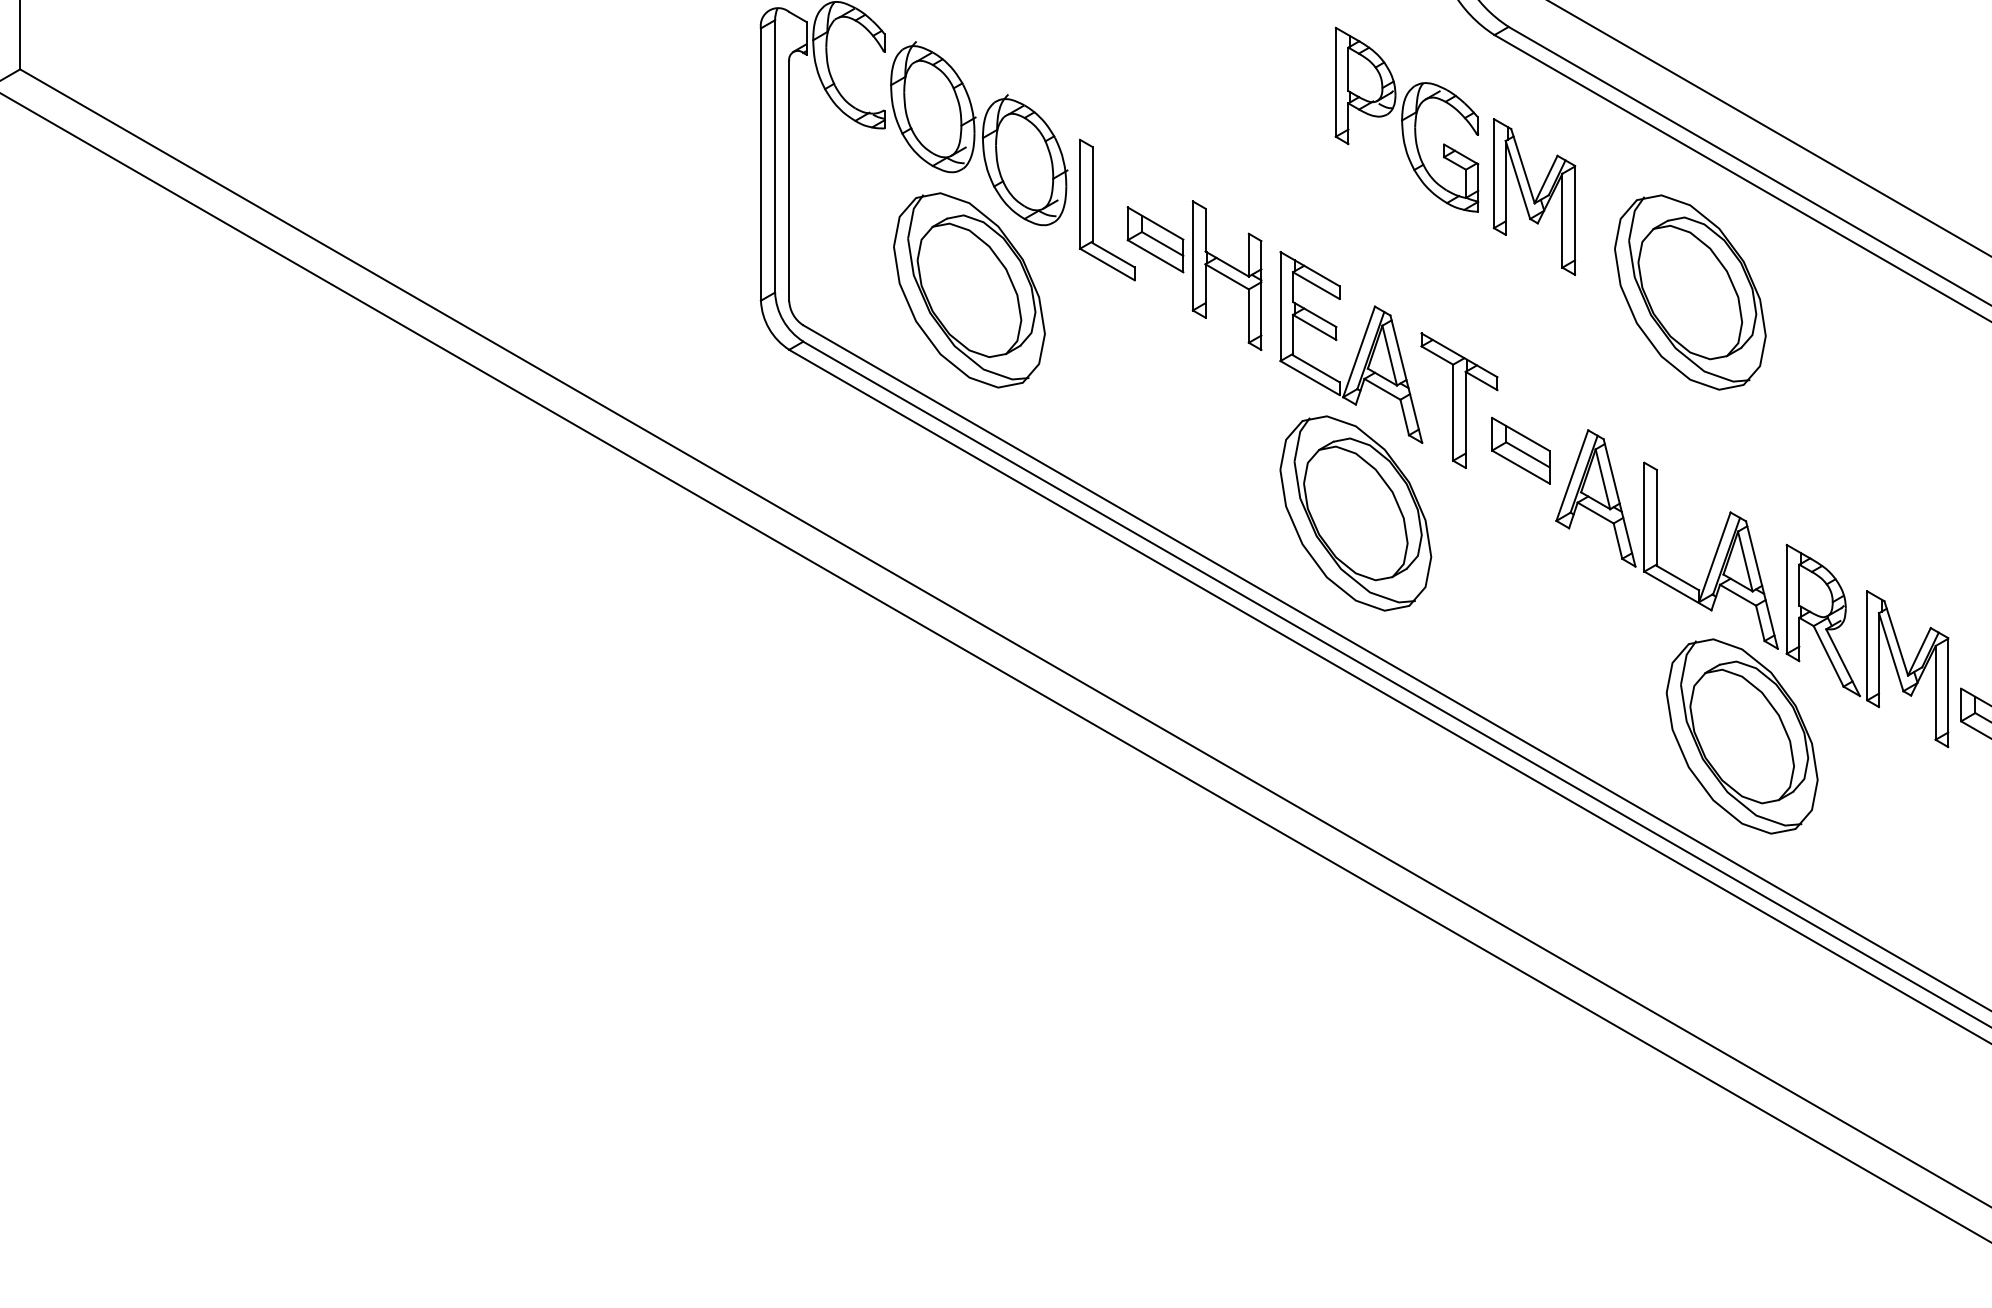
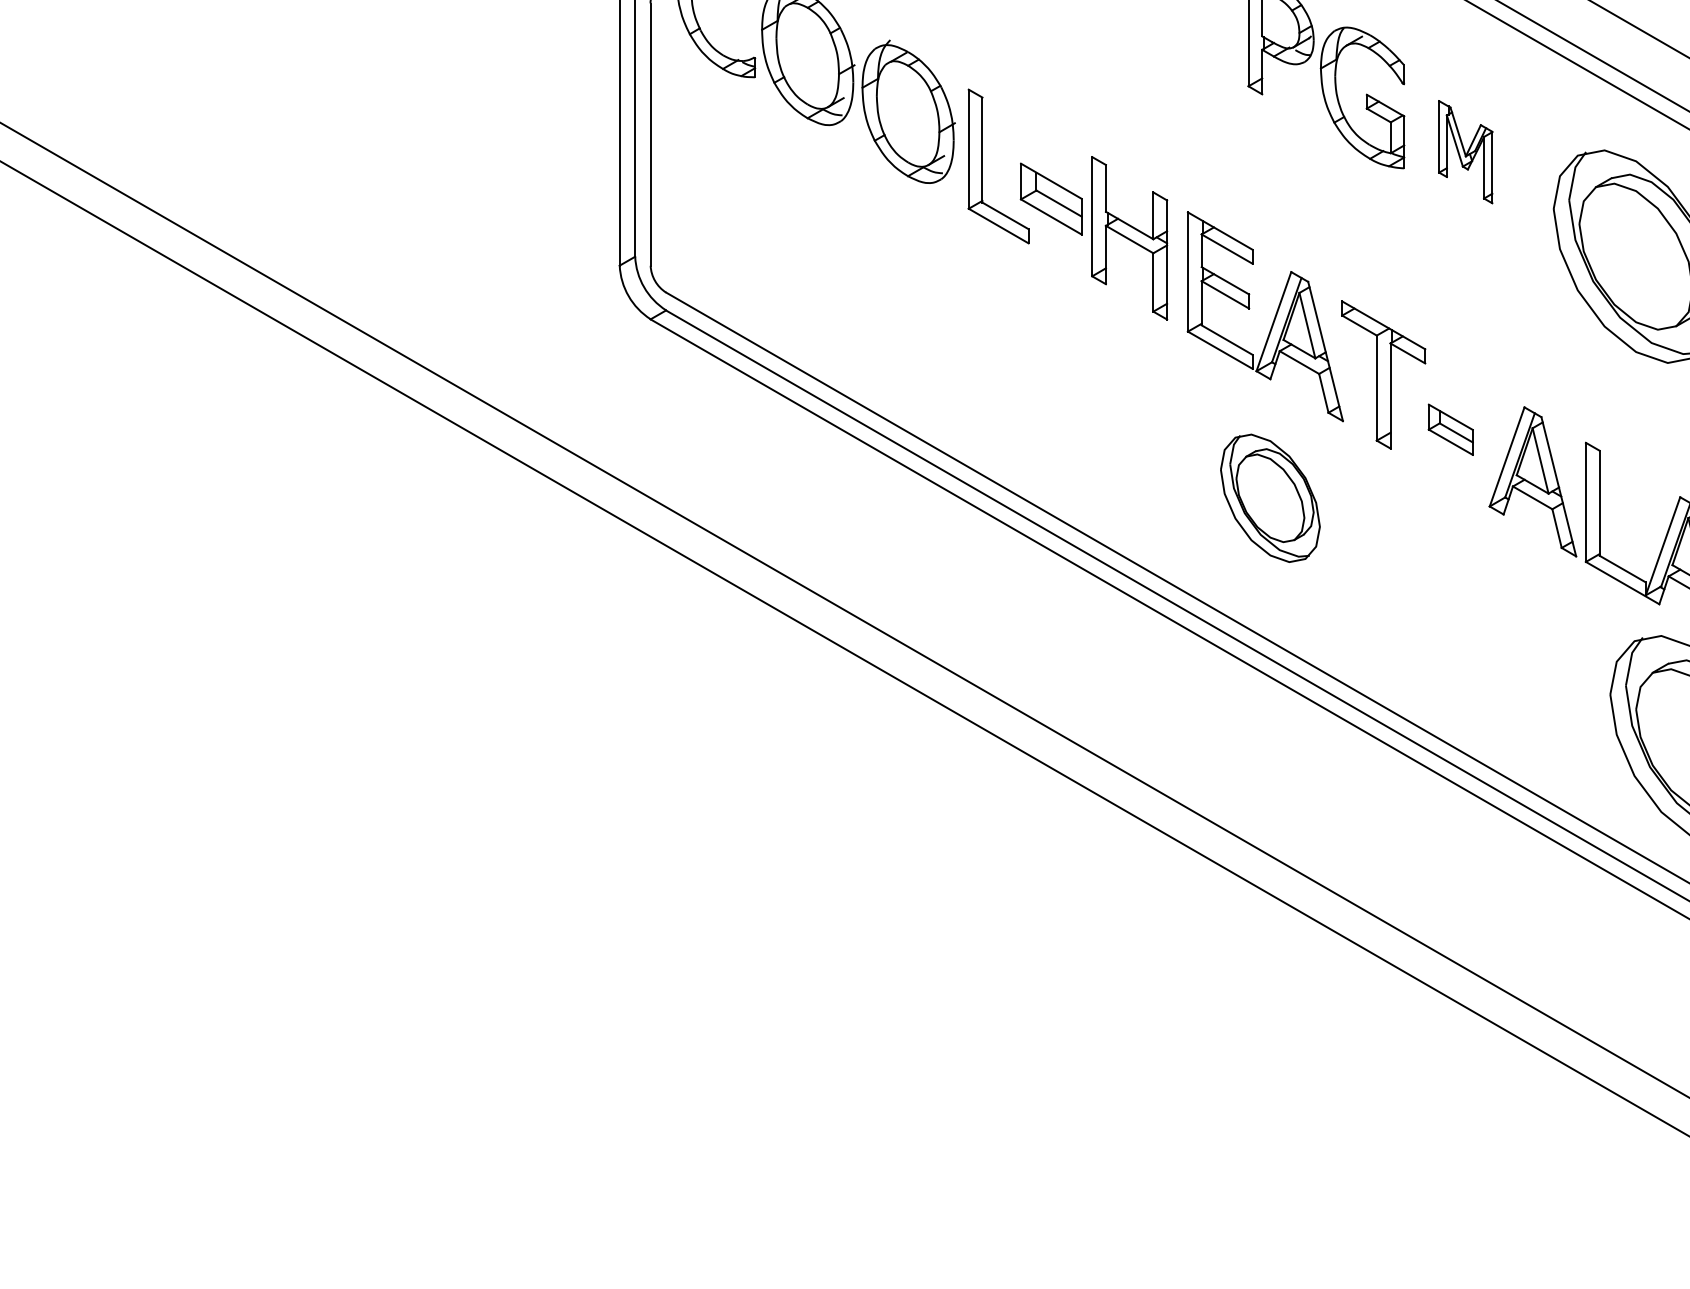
part: (1534, 196) -> (1465, 151), size x0.6
part: (969, 290) -> (847, 254), removed
part: (1520, 450) -> (1450, 429), size x0.7
part: (1355, 513) -> (1269, 498), size x0.6

